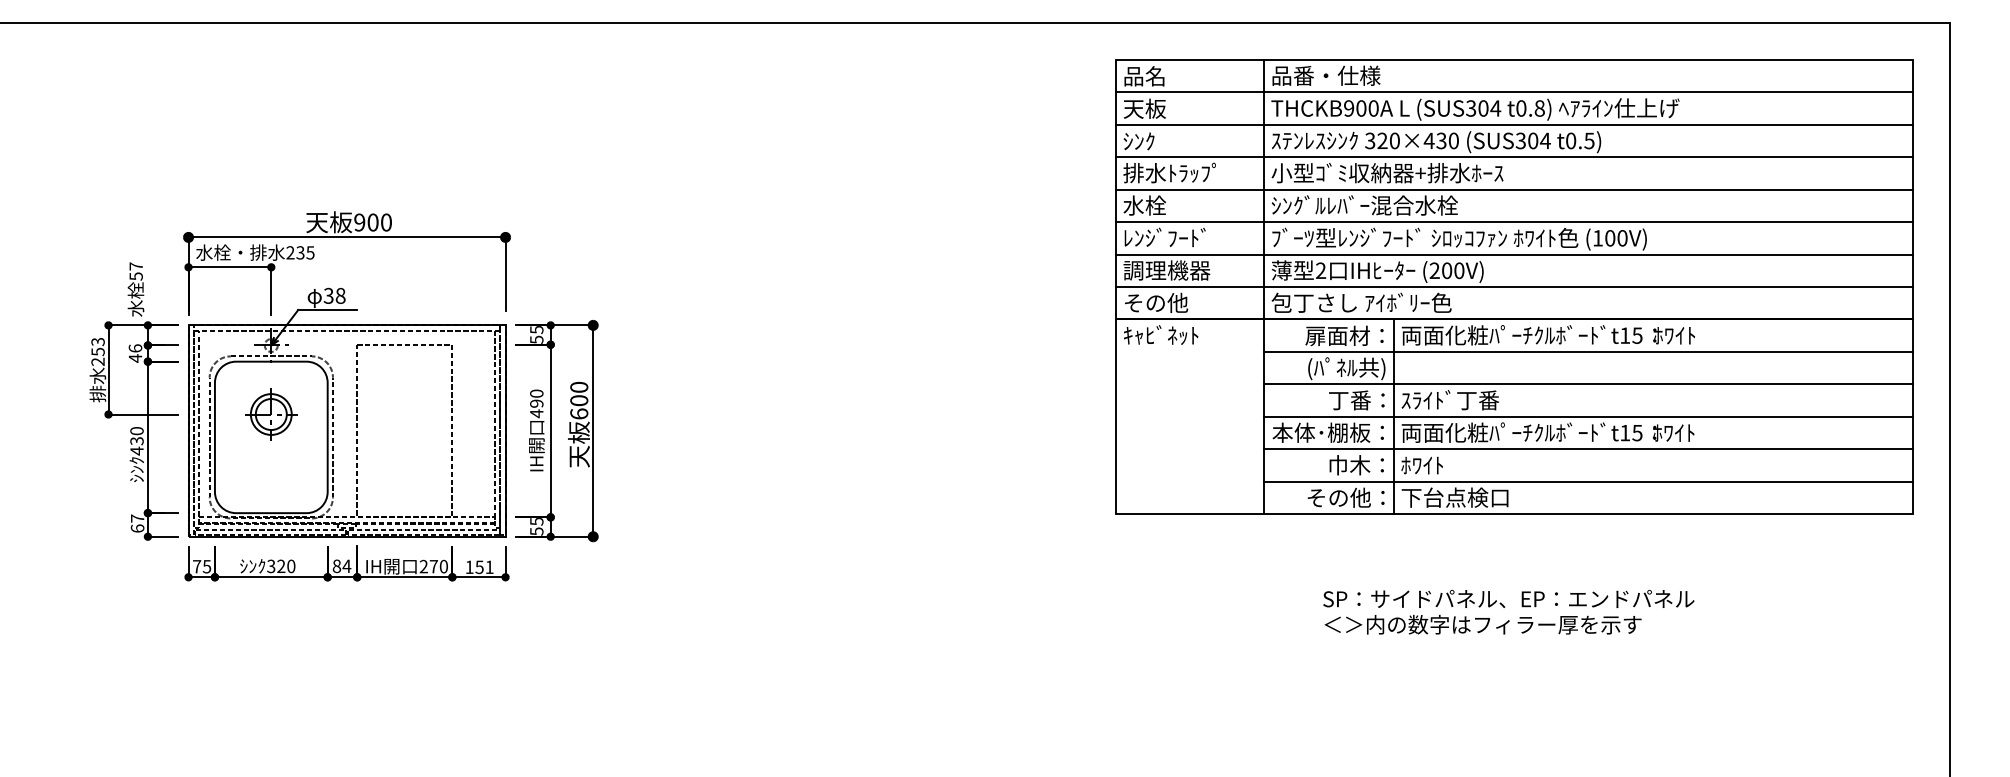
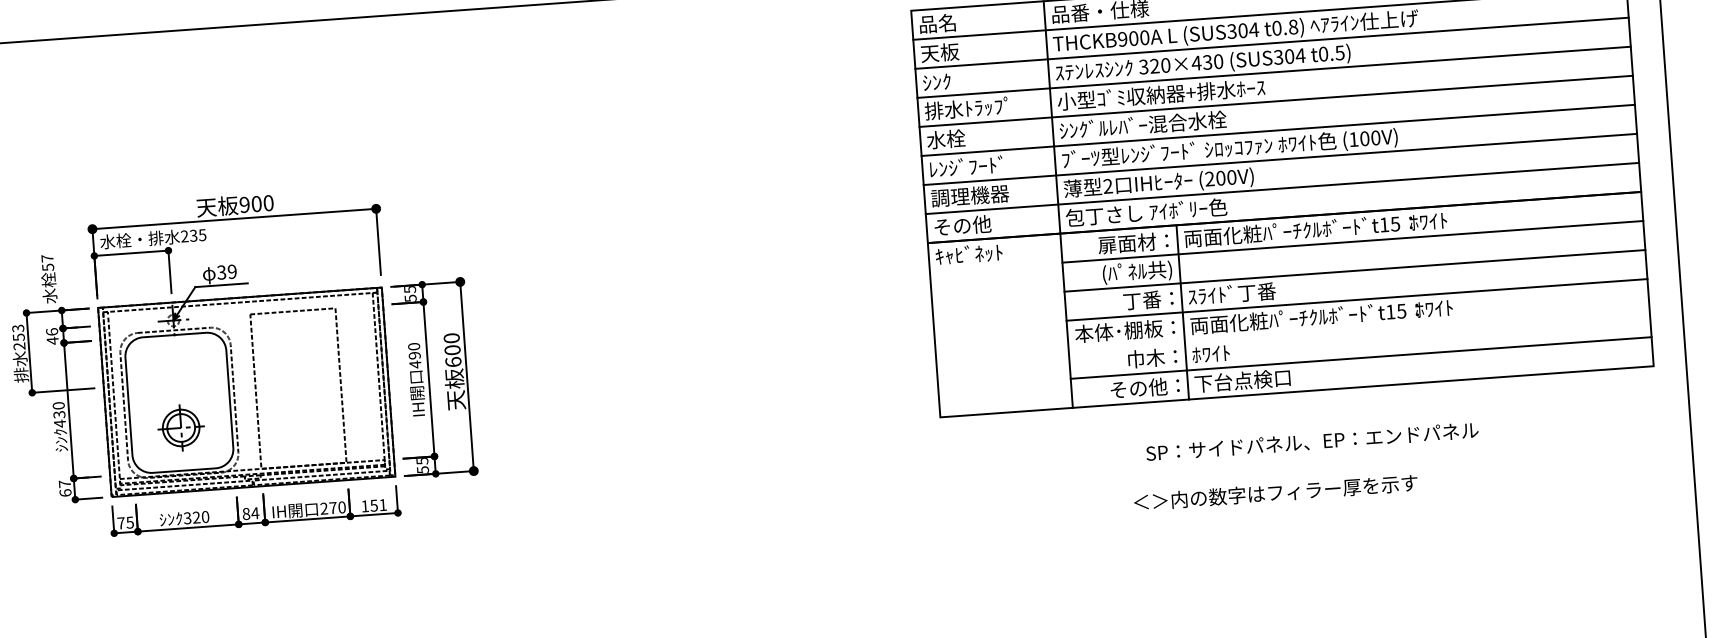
text: (340, 295) -> (232, 271), 38 -> 39
part: (271, 414) -> (181, 427), moved
line: (1588, 449) -> (1358, 329), removed
text: (1508, 598) -> (1312, 441), moved

